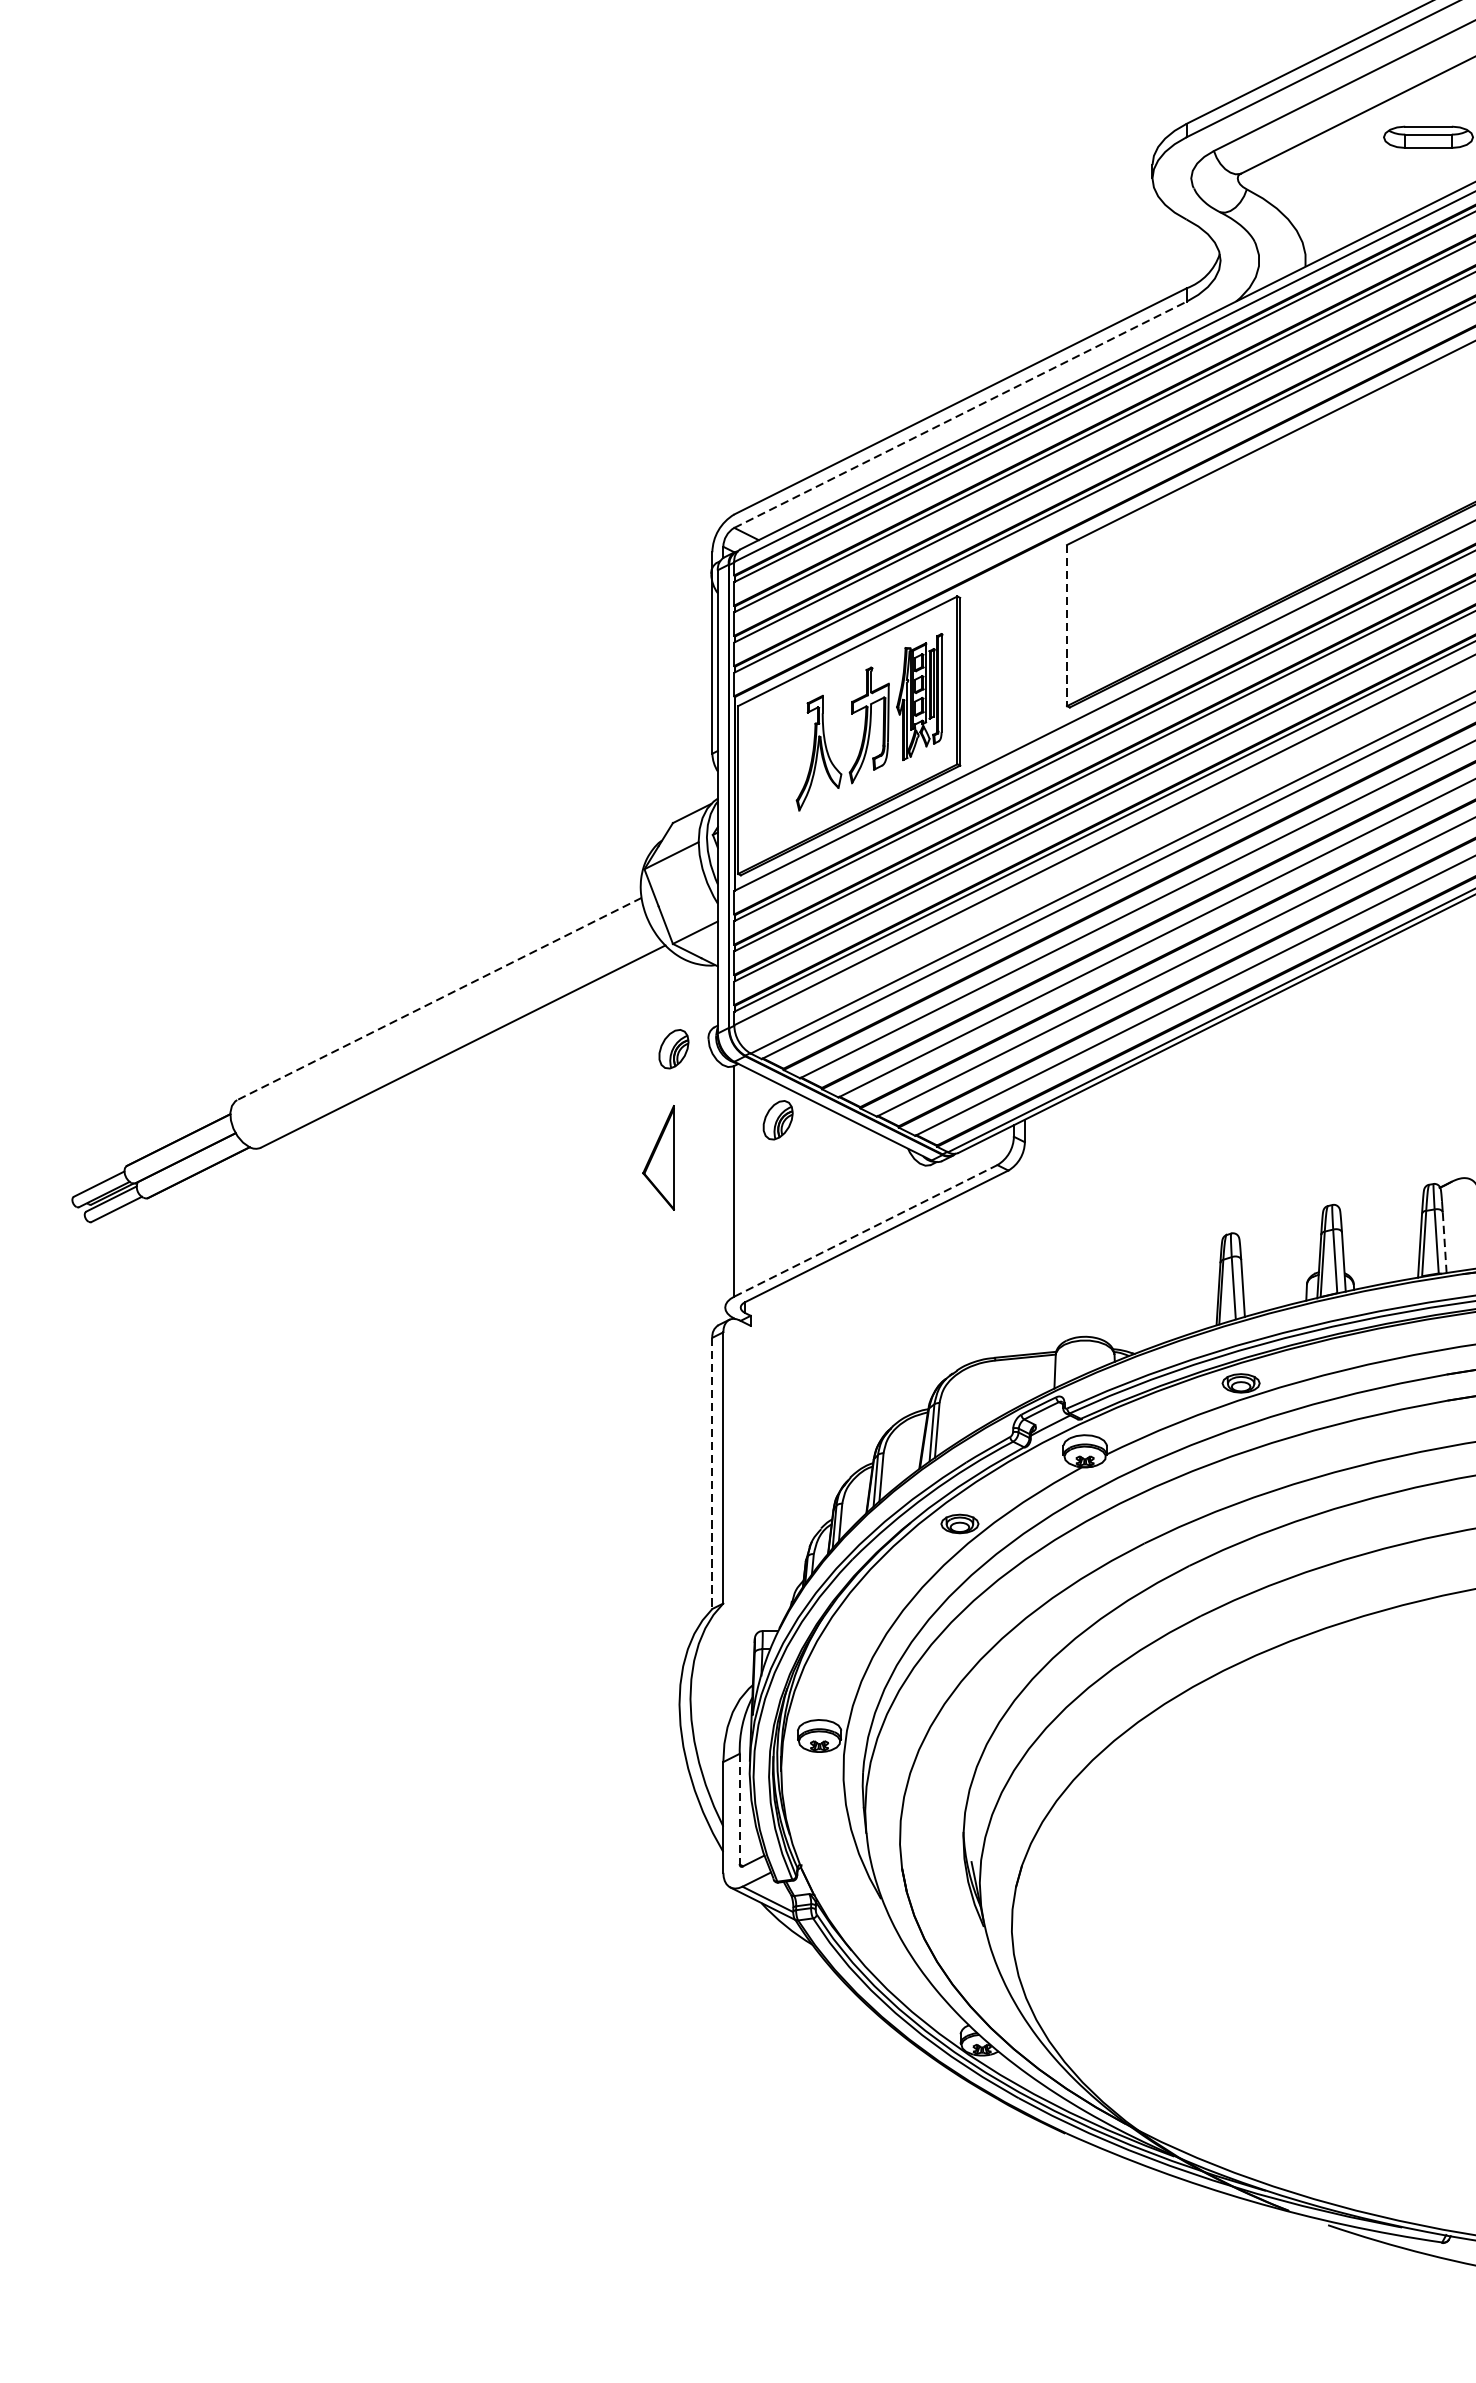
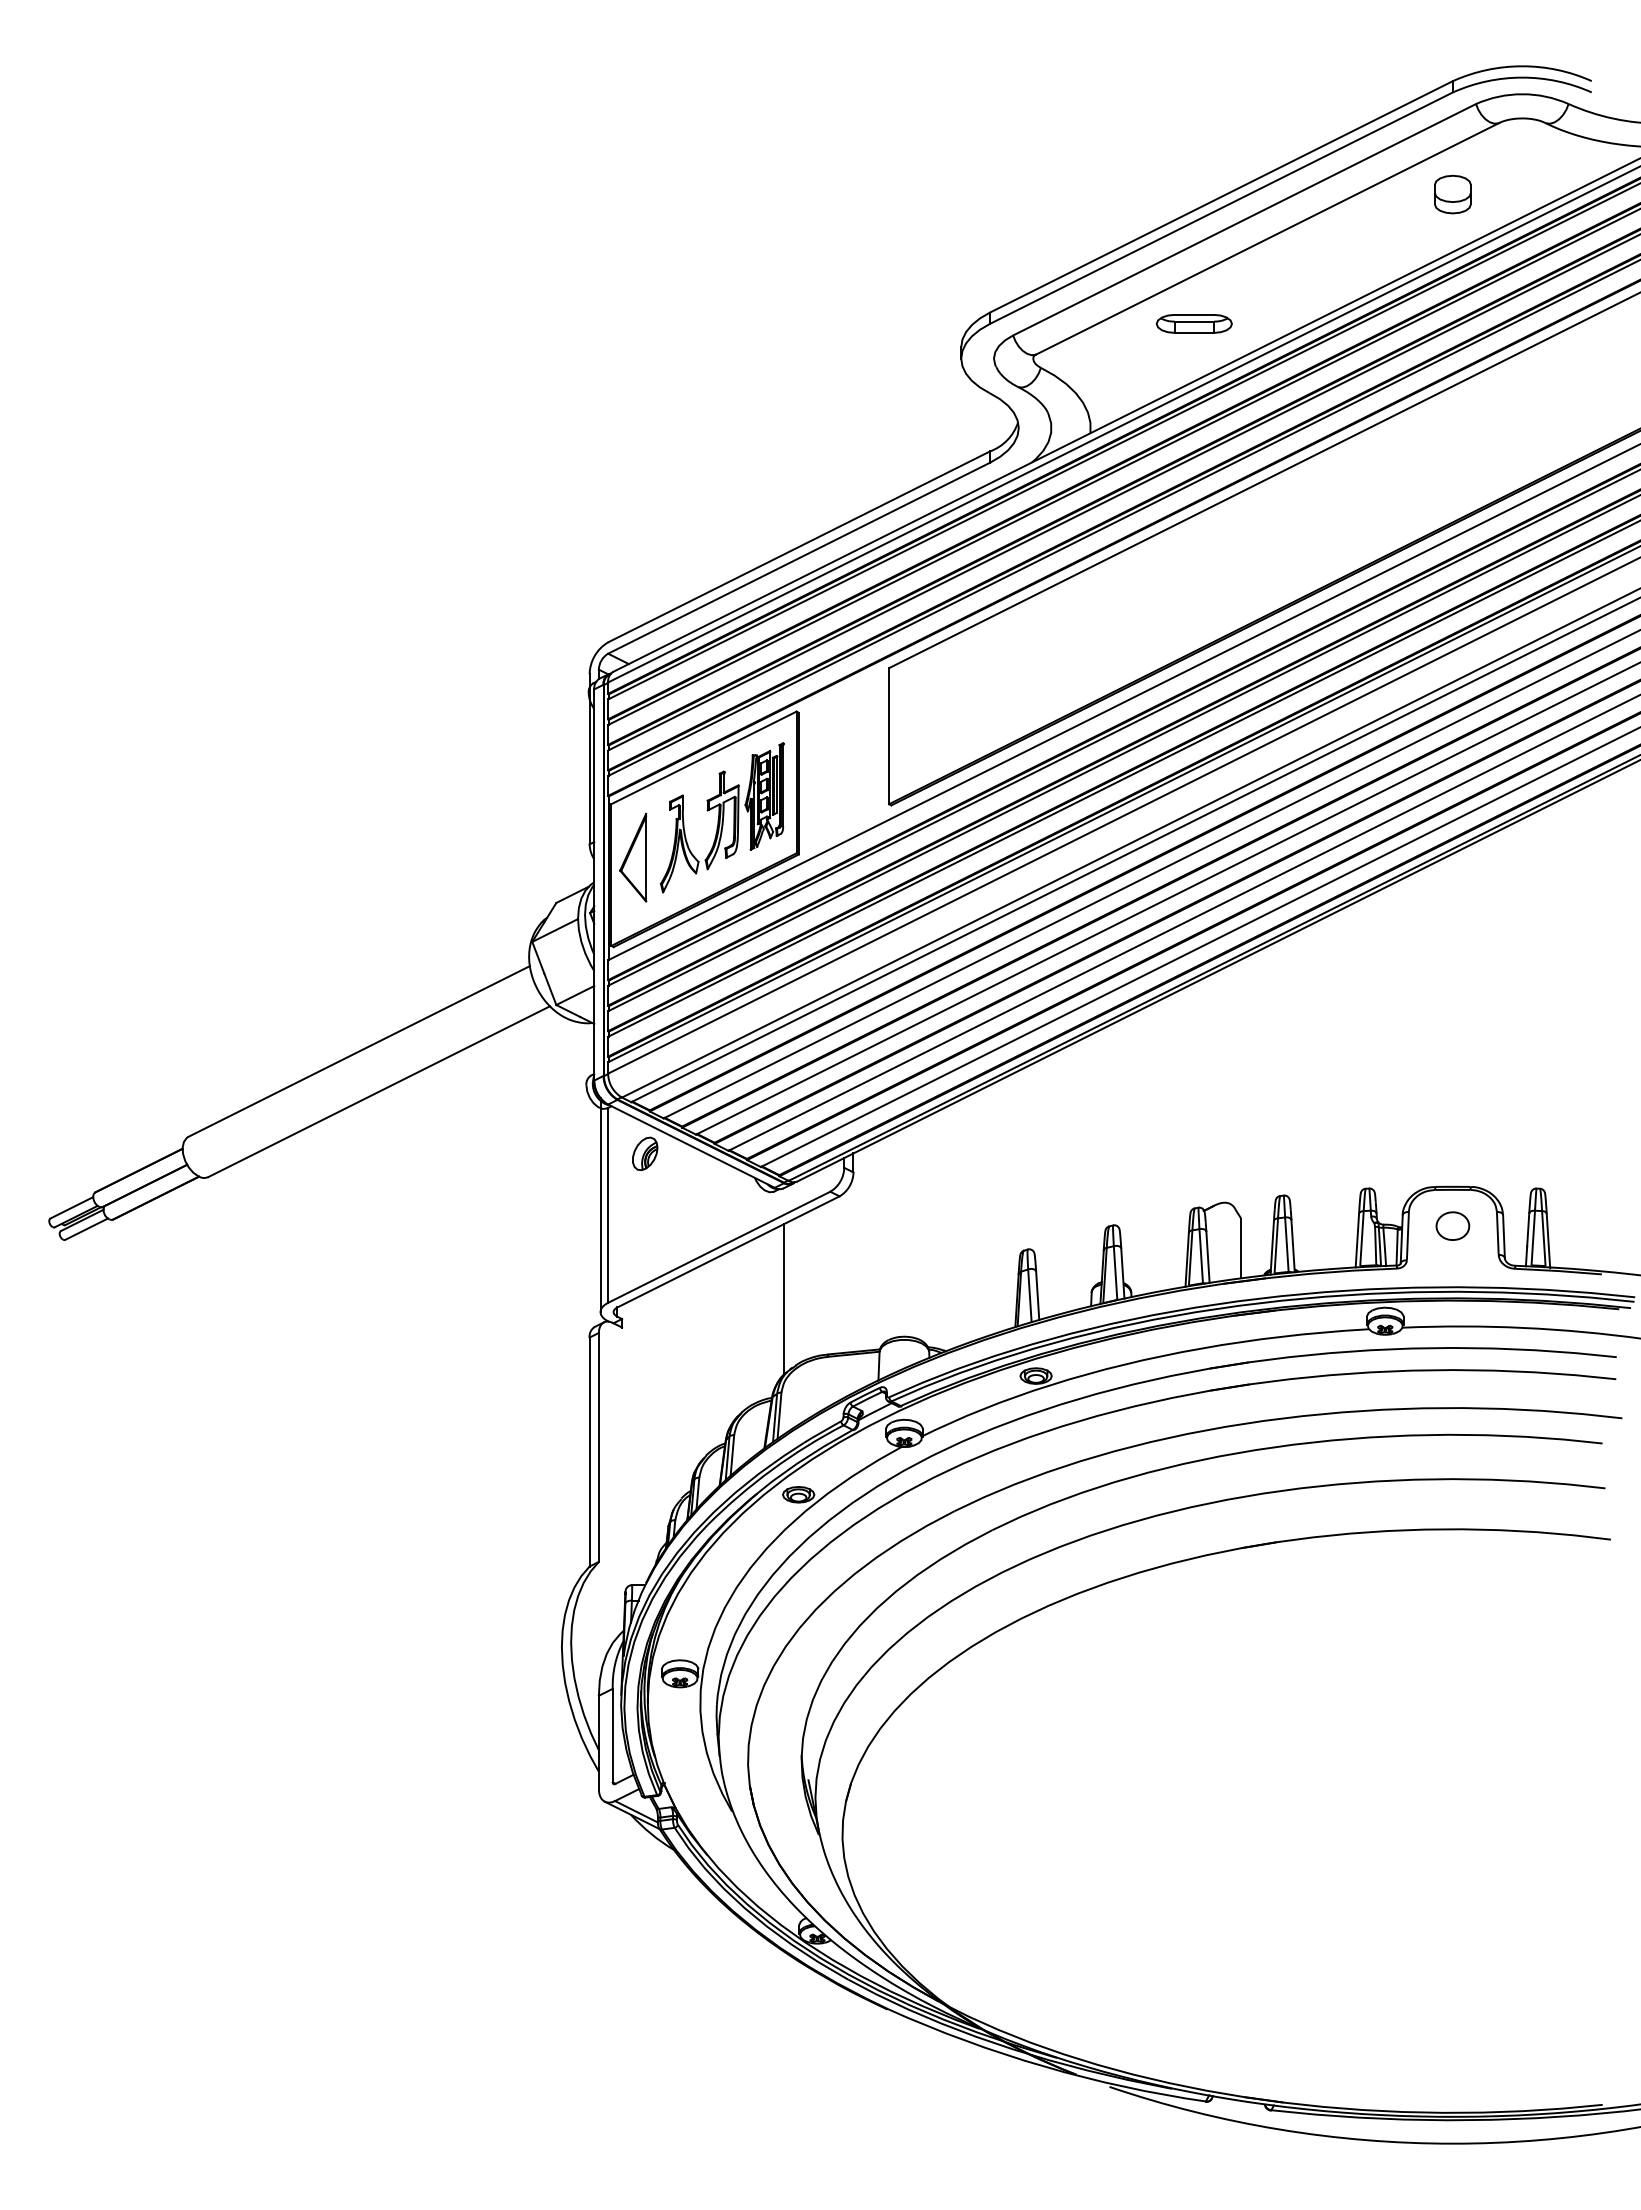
line: (960, 415) -> (799, 558), dashed -> solid
line: (1067, 625) -> (889, 736), dashed -> solid
line: (439, 999) -> (359, 1051), dashed -> solid
part: (674, 1048) -> (557, 1093), removed
part: (658, 1157) -> (633, 857), moved
line: (725, 1180) -> (600, 1204), added
line: (866, 1231) -> (719, 1247), dashed -> solid
line: (1444, 1242) -> (1207, 1257), dashed -> solid
line: (943, 1292) -> (784, 1299), added
line: (712, 1473) -> (589, 1452), dashed -> solid
line: (739, 1809) -> (612, 1735), dashed -> solid

